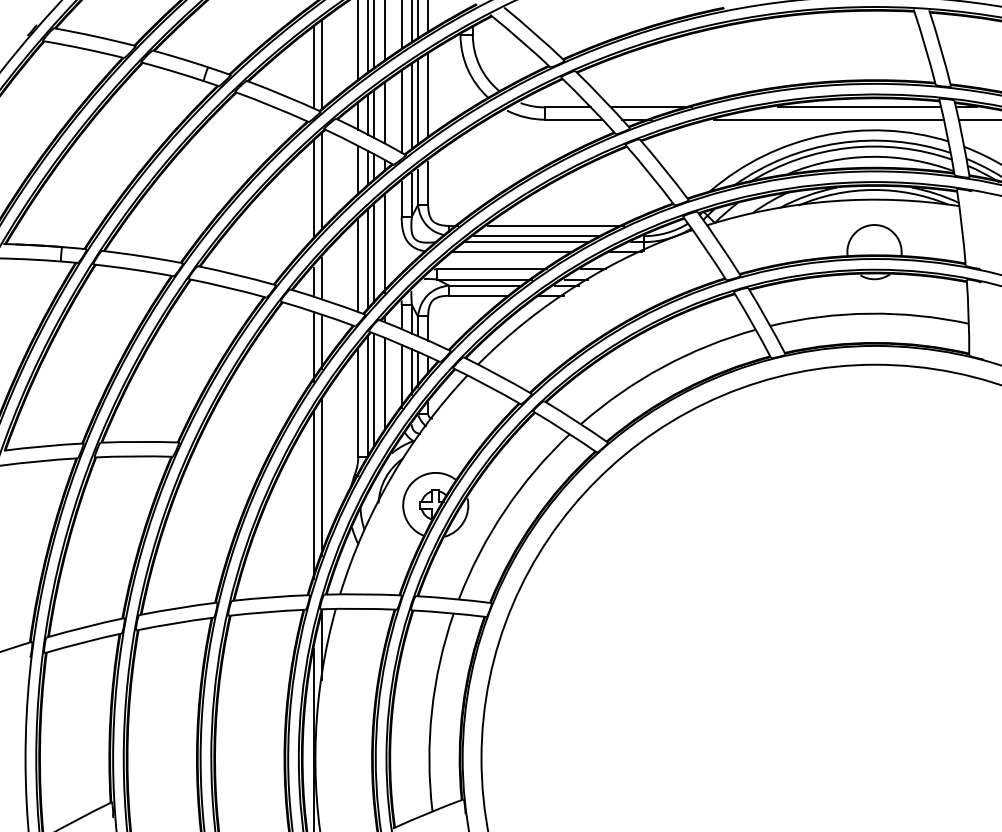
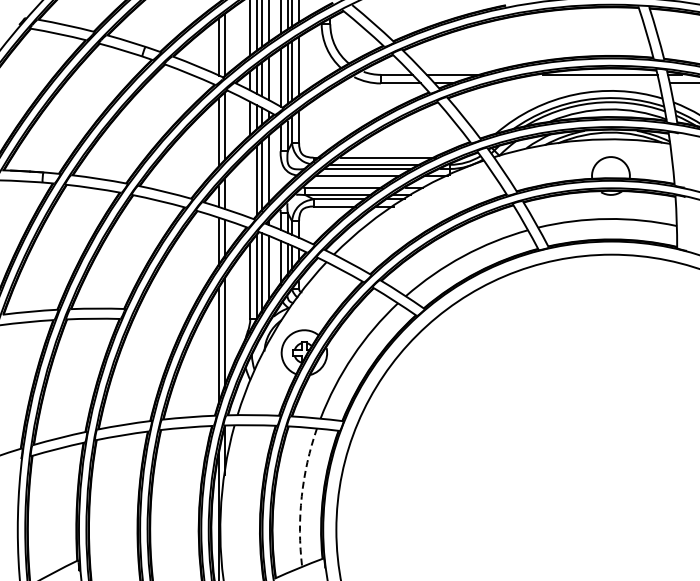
line: (829, 119) -> (579, 83), removed
line: (358, 265) -> (250, 185), removed
arc: (431, 710) -> (301, 496), solid -> dashed

